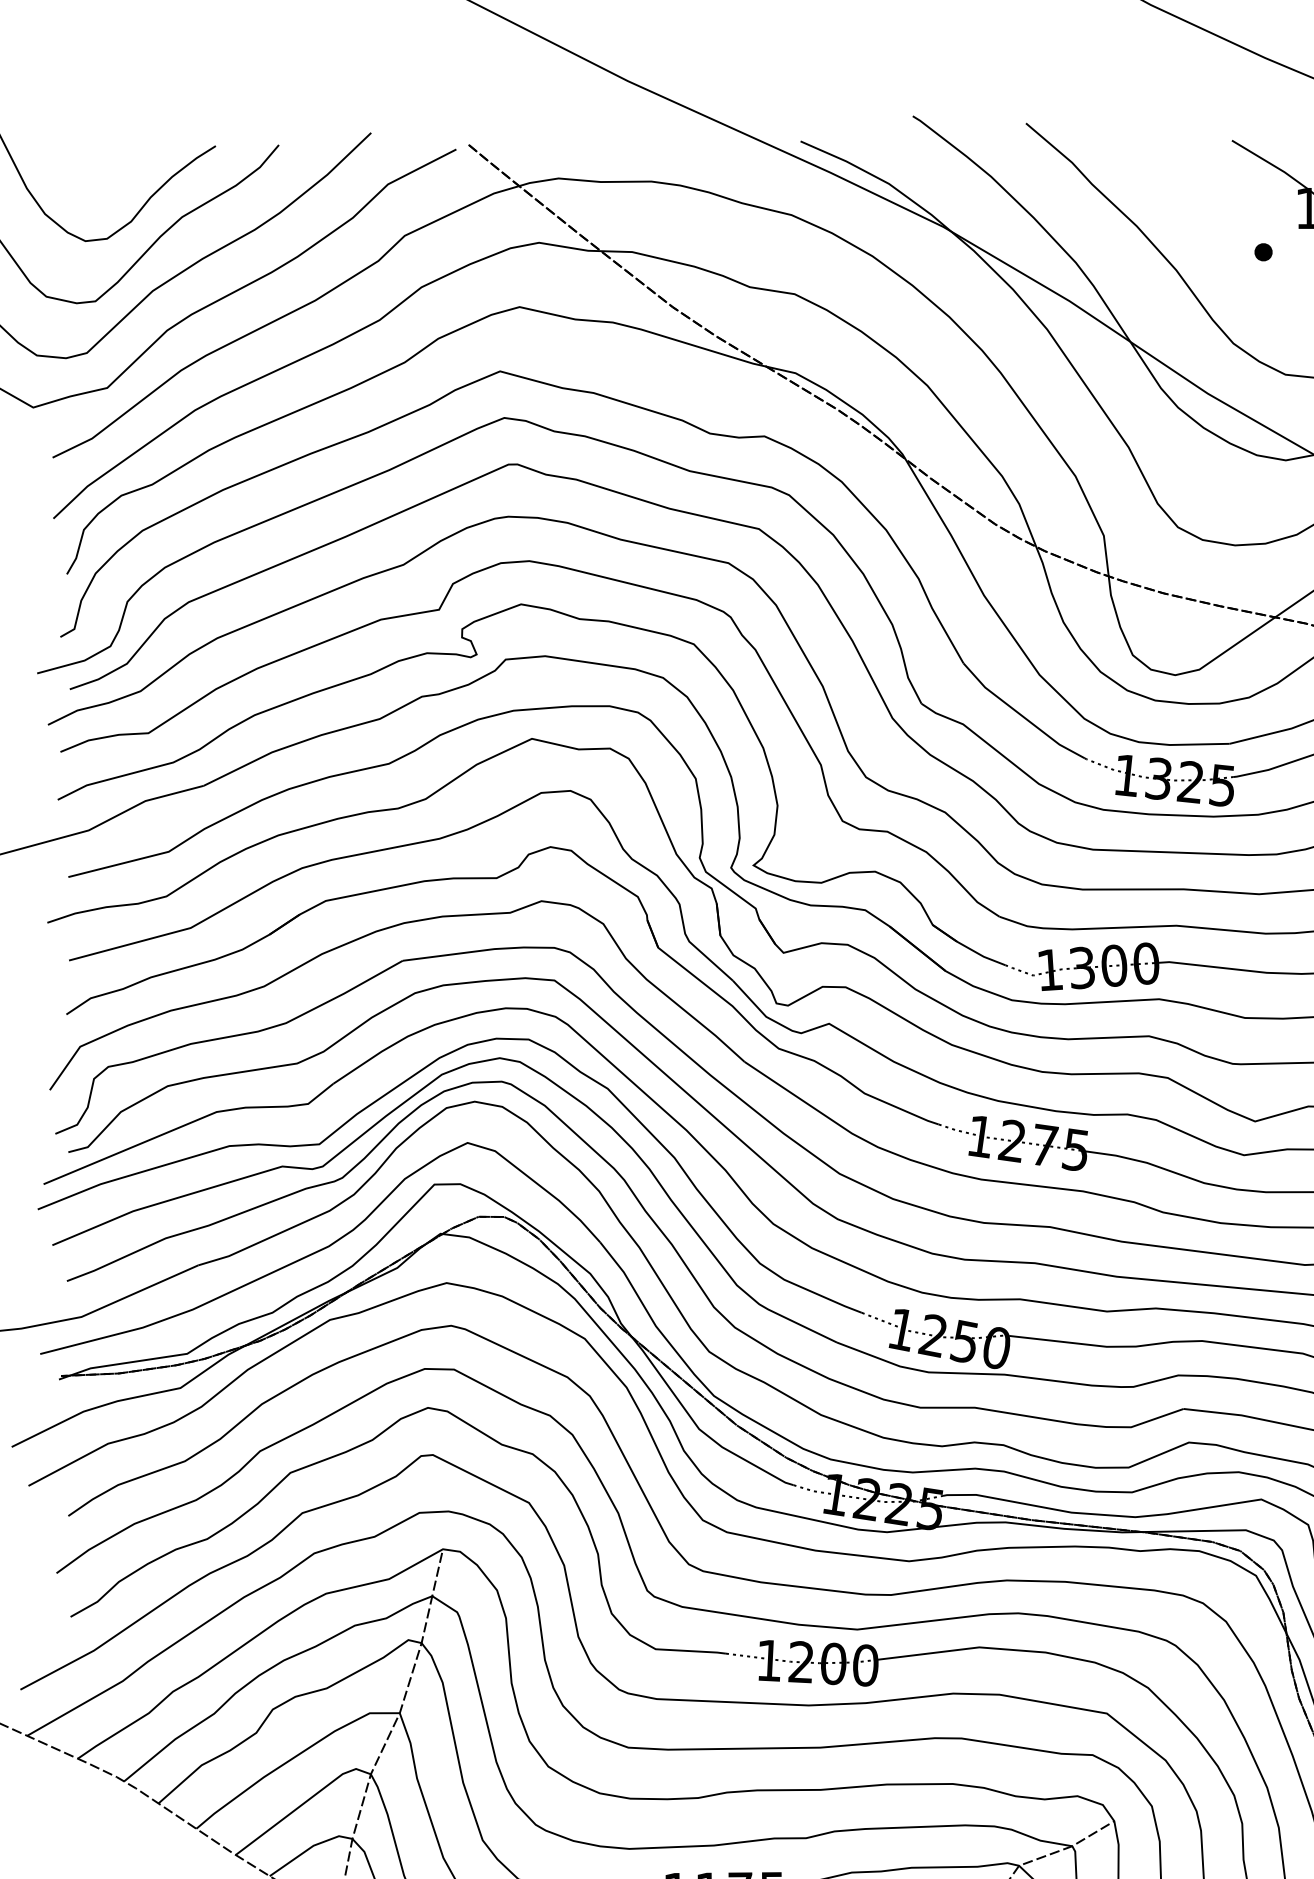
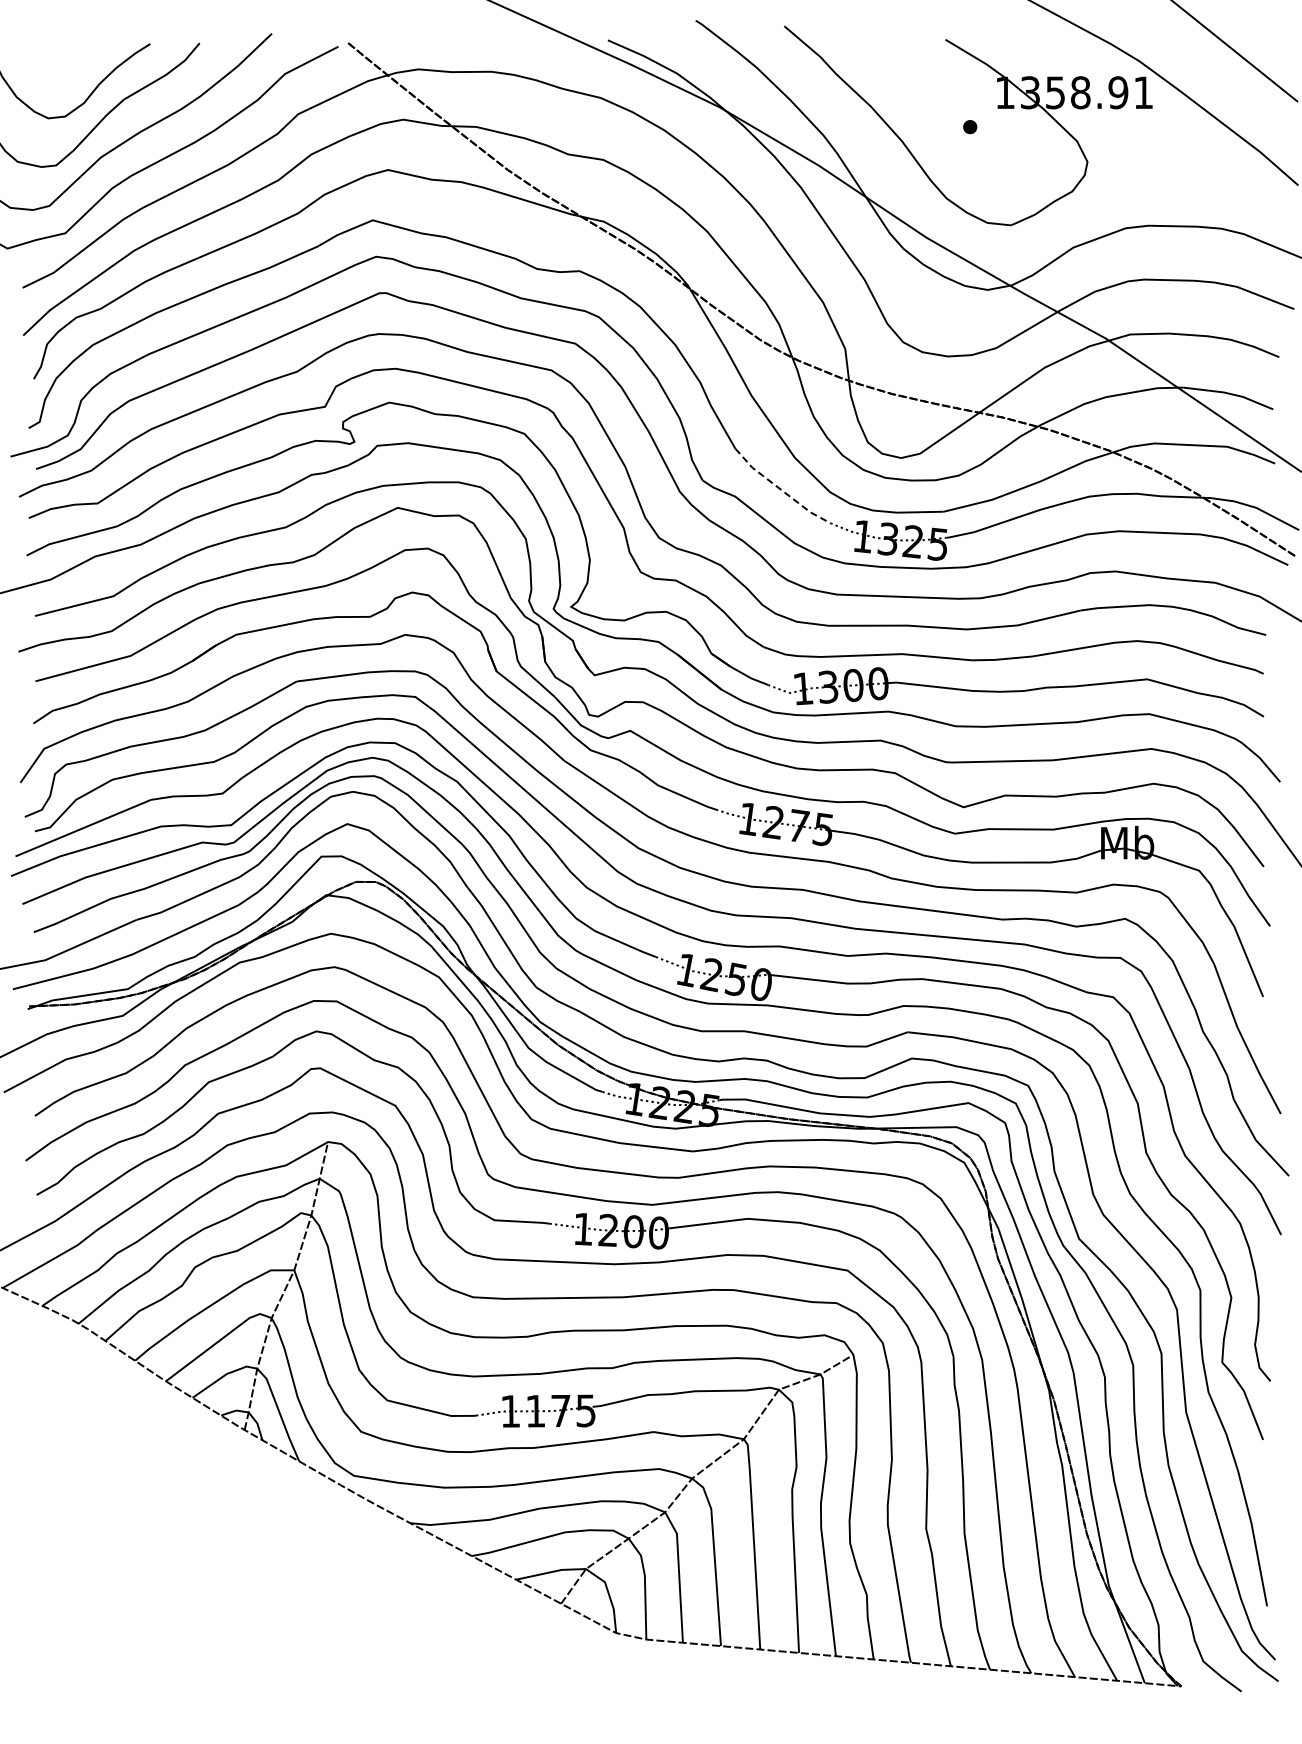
line: (1021, 715) -> (780, 489), solid -> dashed

